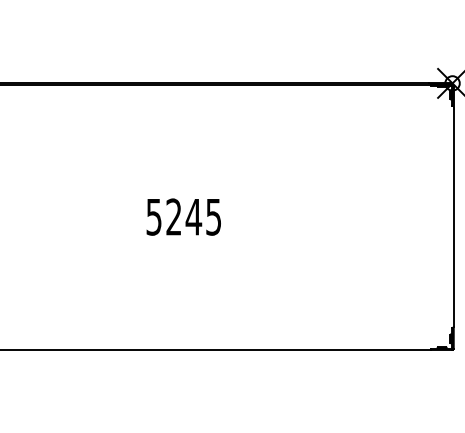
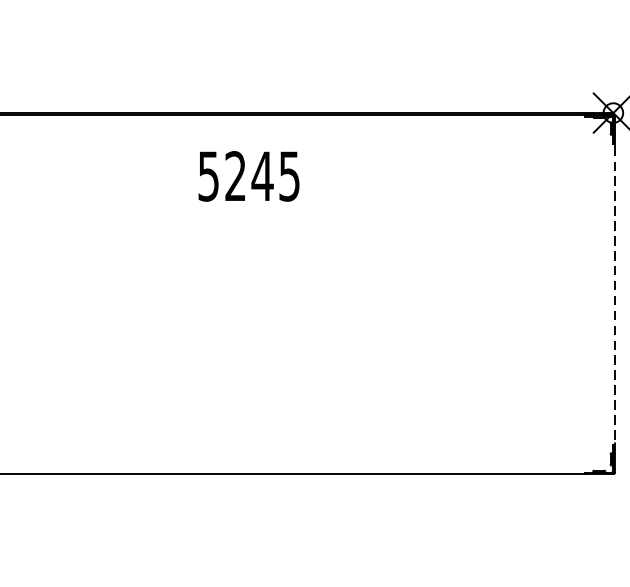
text: (183, 216) -> (248, 175), moved
line: (453, 218) -> (614, 296), solid -> dashed

